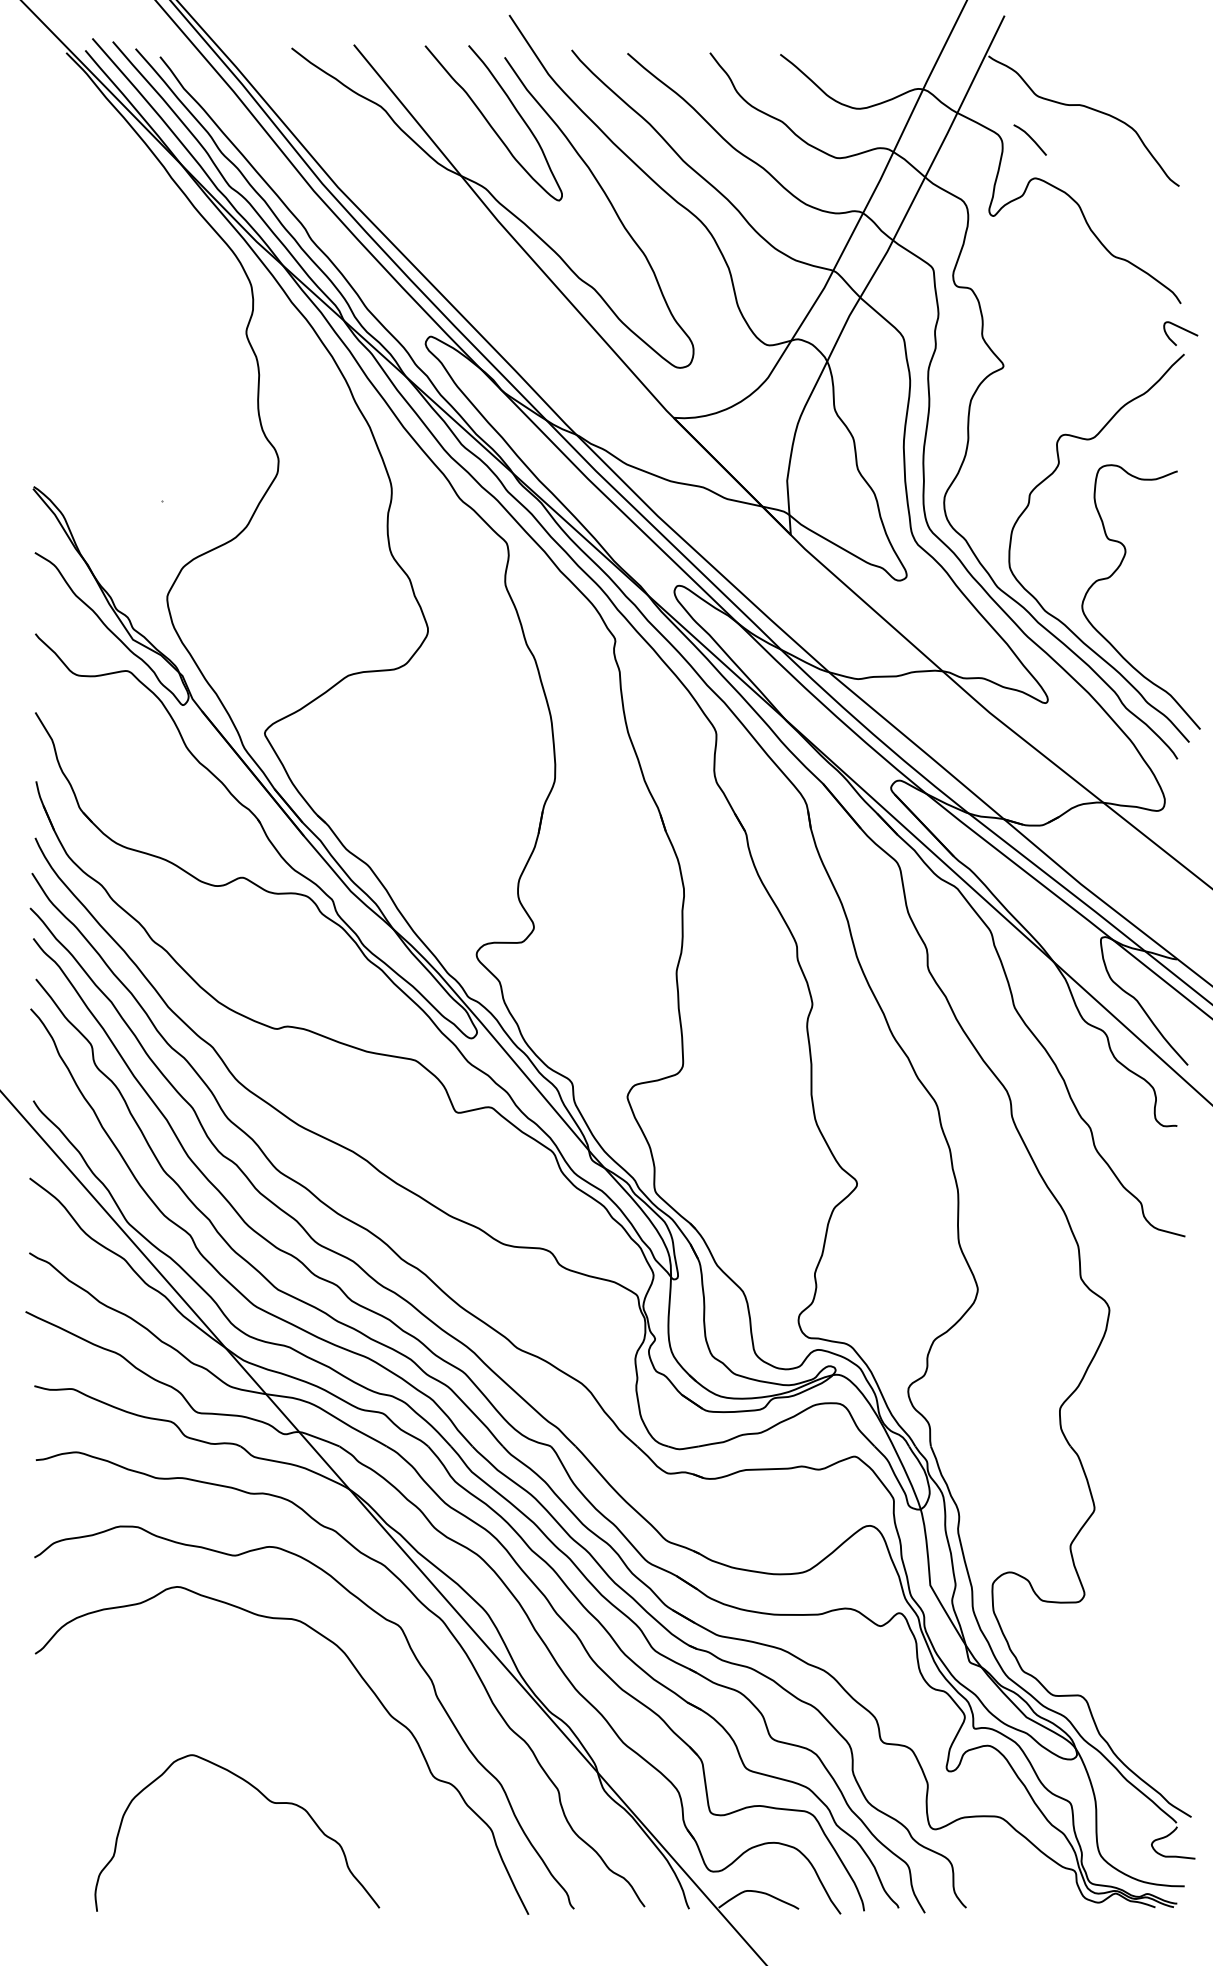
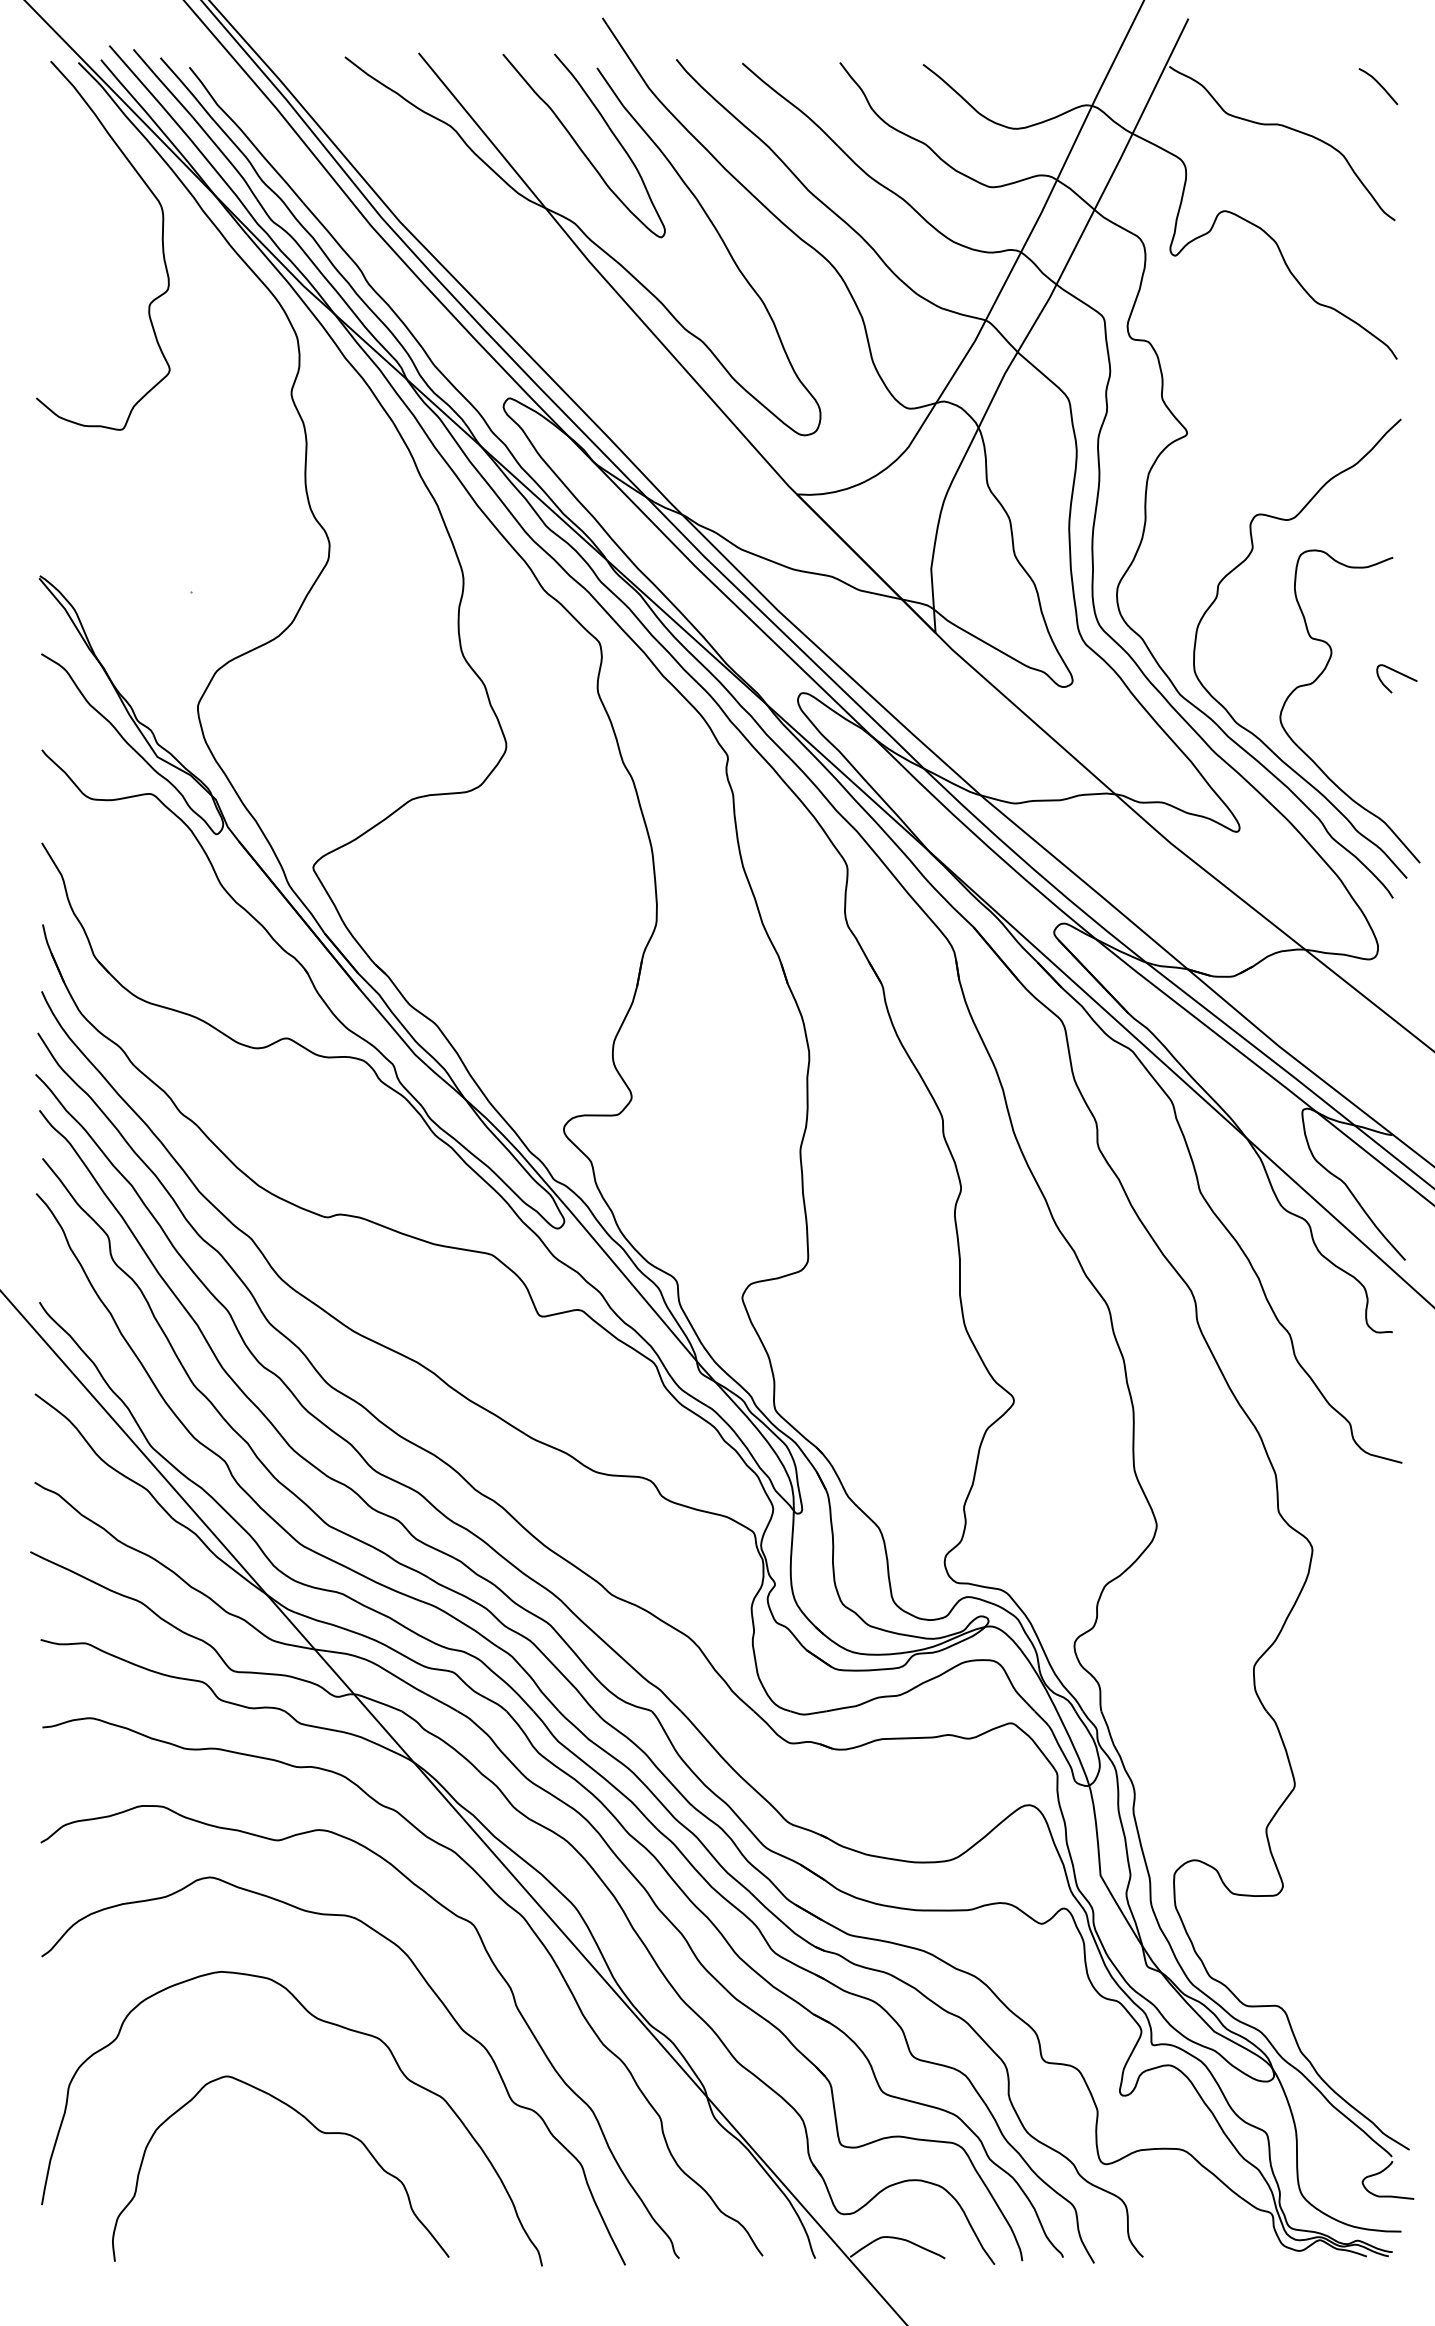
curve: (1030, 138) -> (1378, 84), moved
curve: (136, 206) -> (161, 244), added
curve: (1181, 329) -> (1397, 673), moved
curve: (273, 1709) -> (323, 2022), added

